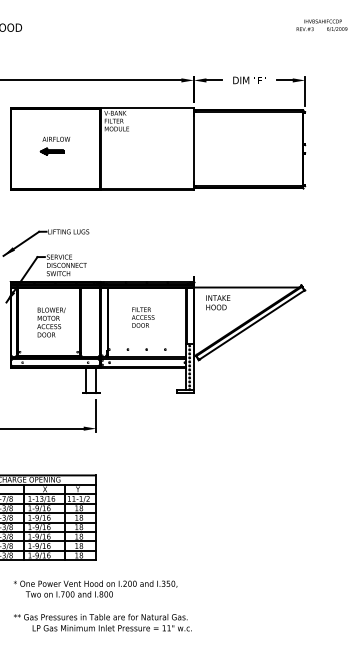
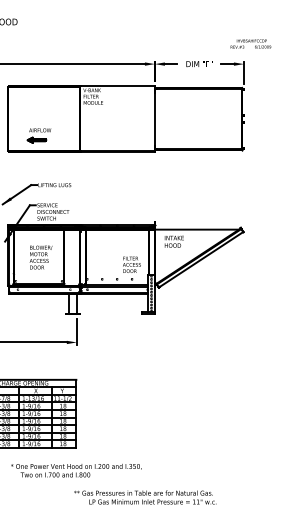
text: (321, 25) -> (250, 44), moved
part: (54, 145) -> (38, 135), moved
text: (143, 317) -> (132, 264), moved
text: (102, 622) -> (144, 497), moved

